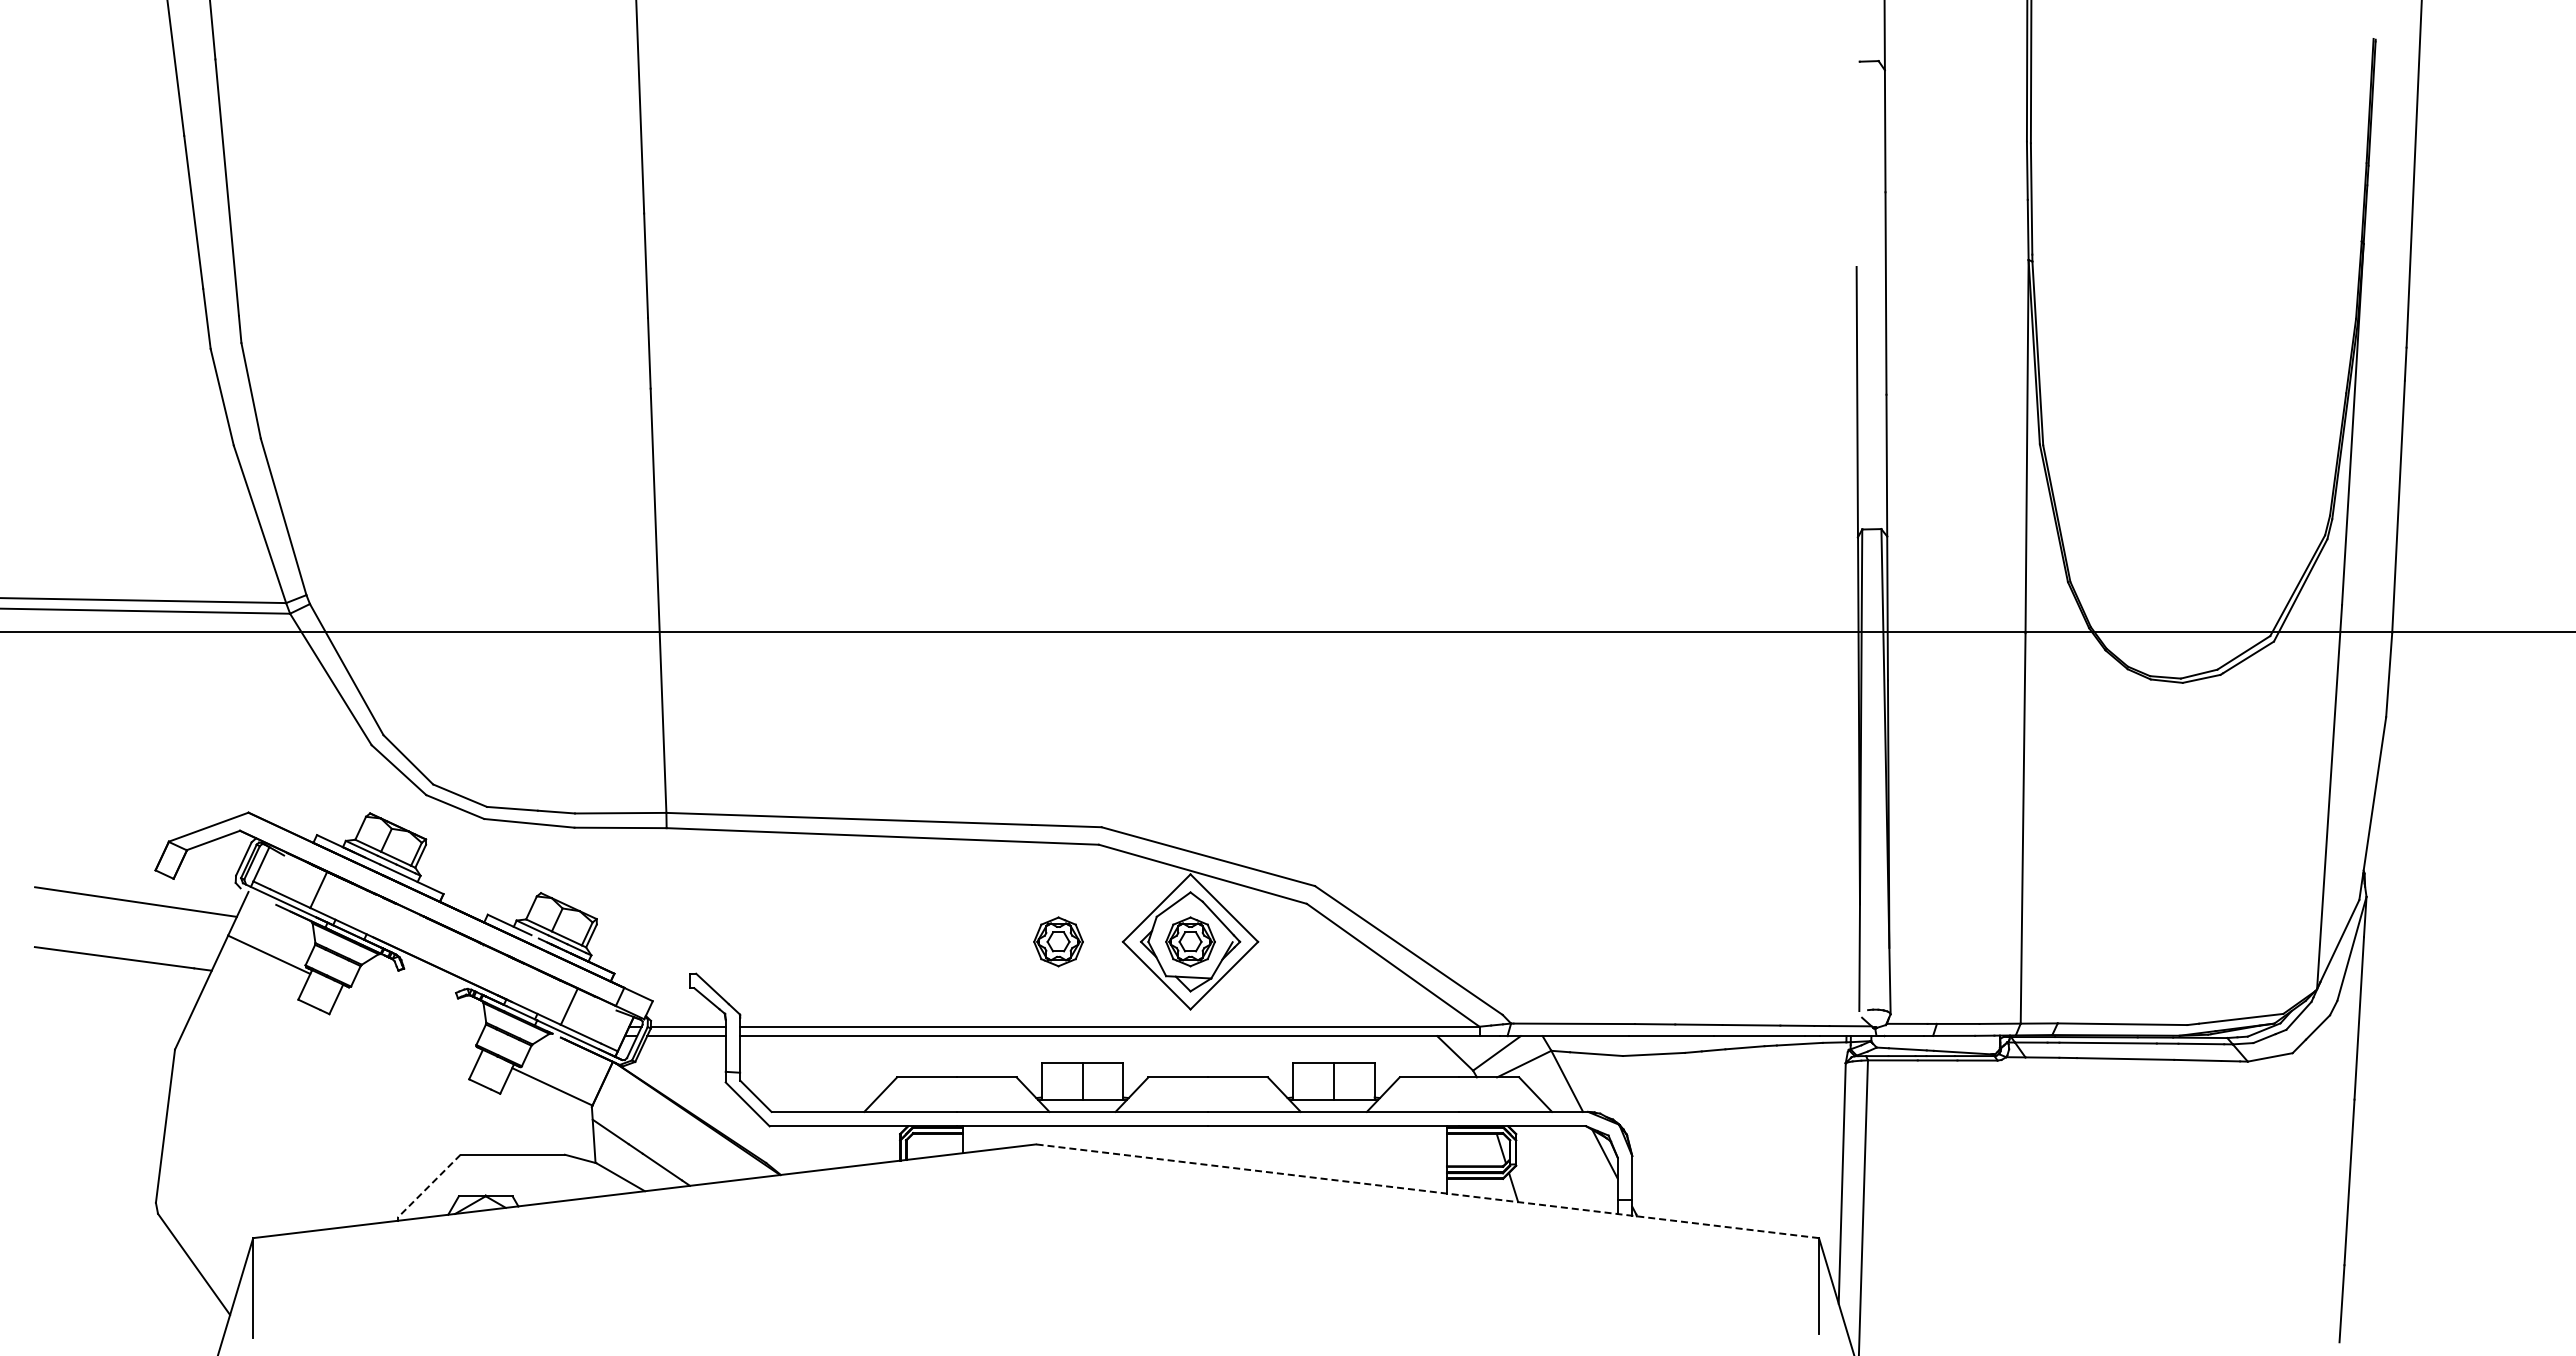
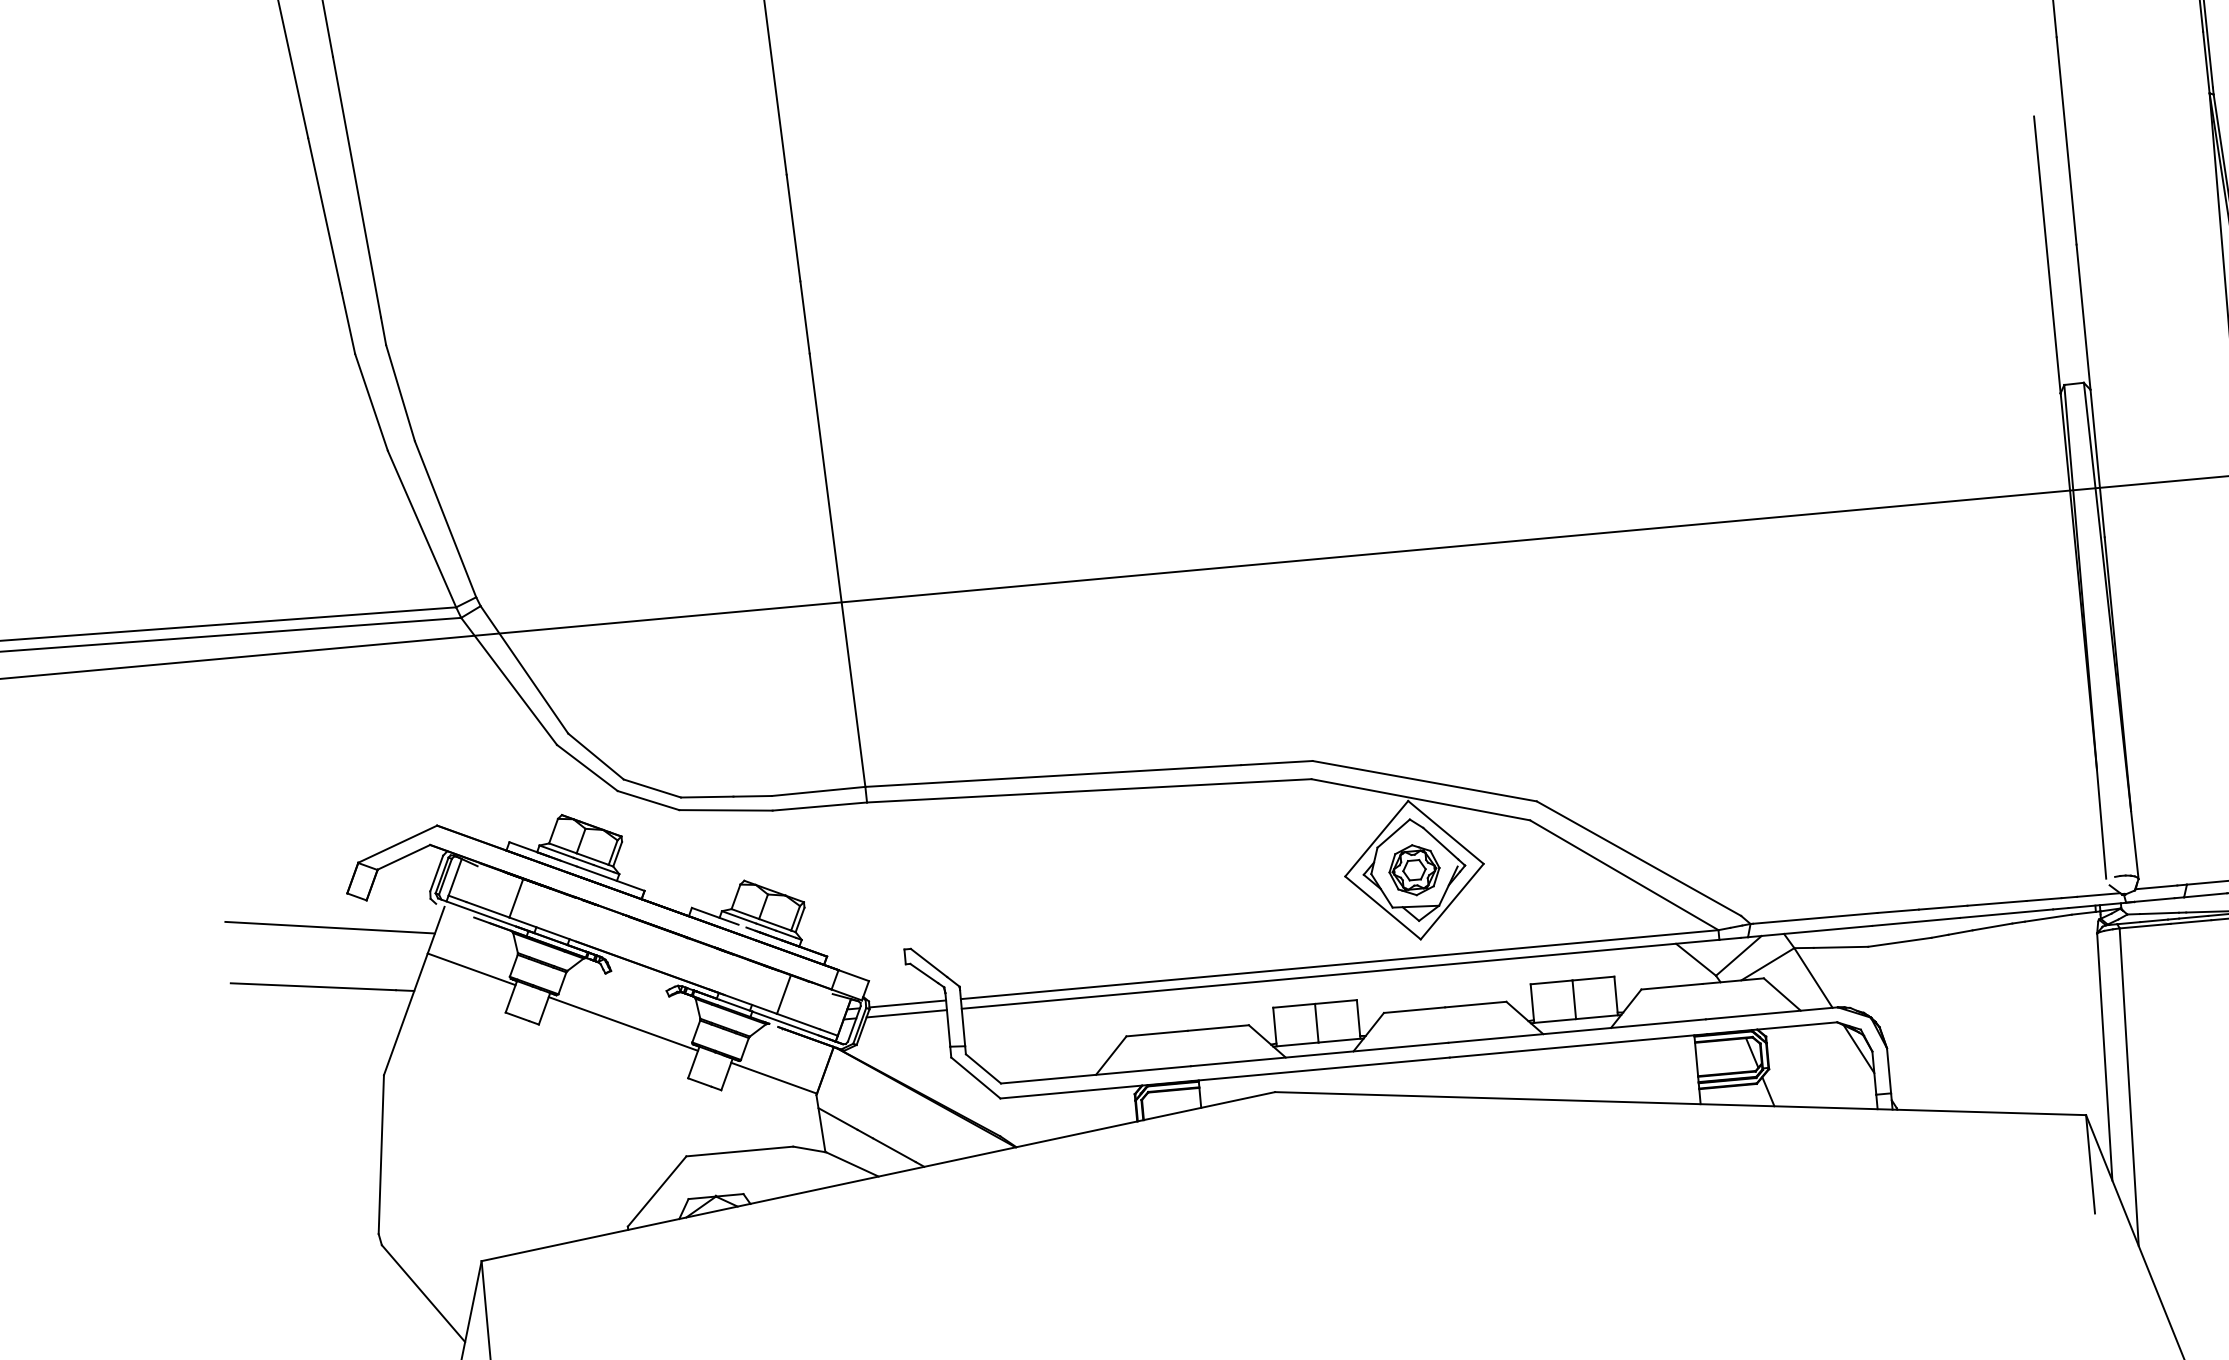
part: (1058, 941) -> (1279, 882), removed
line: (411, 1020) -> (623, 1023), added
line: (428, 1186) -> (656, 1191), dashed -> solid
line: (1427, 1191) -> (1680, 1103), dashed -> solid

